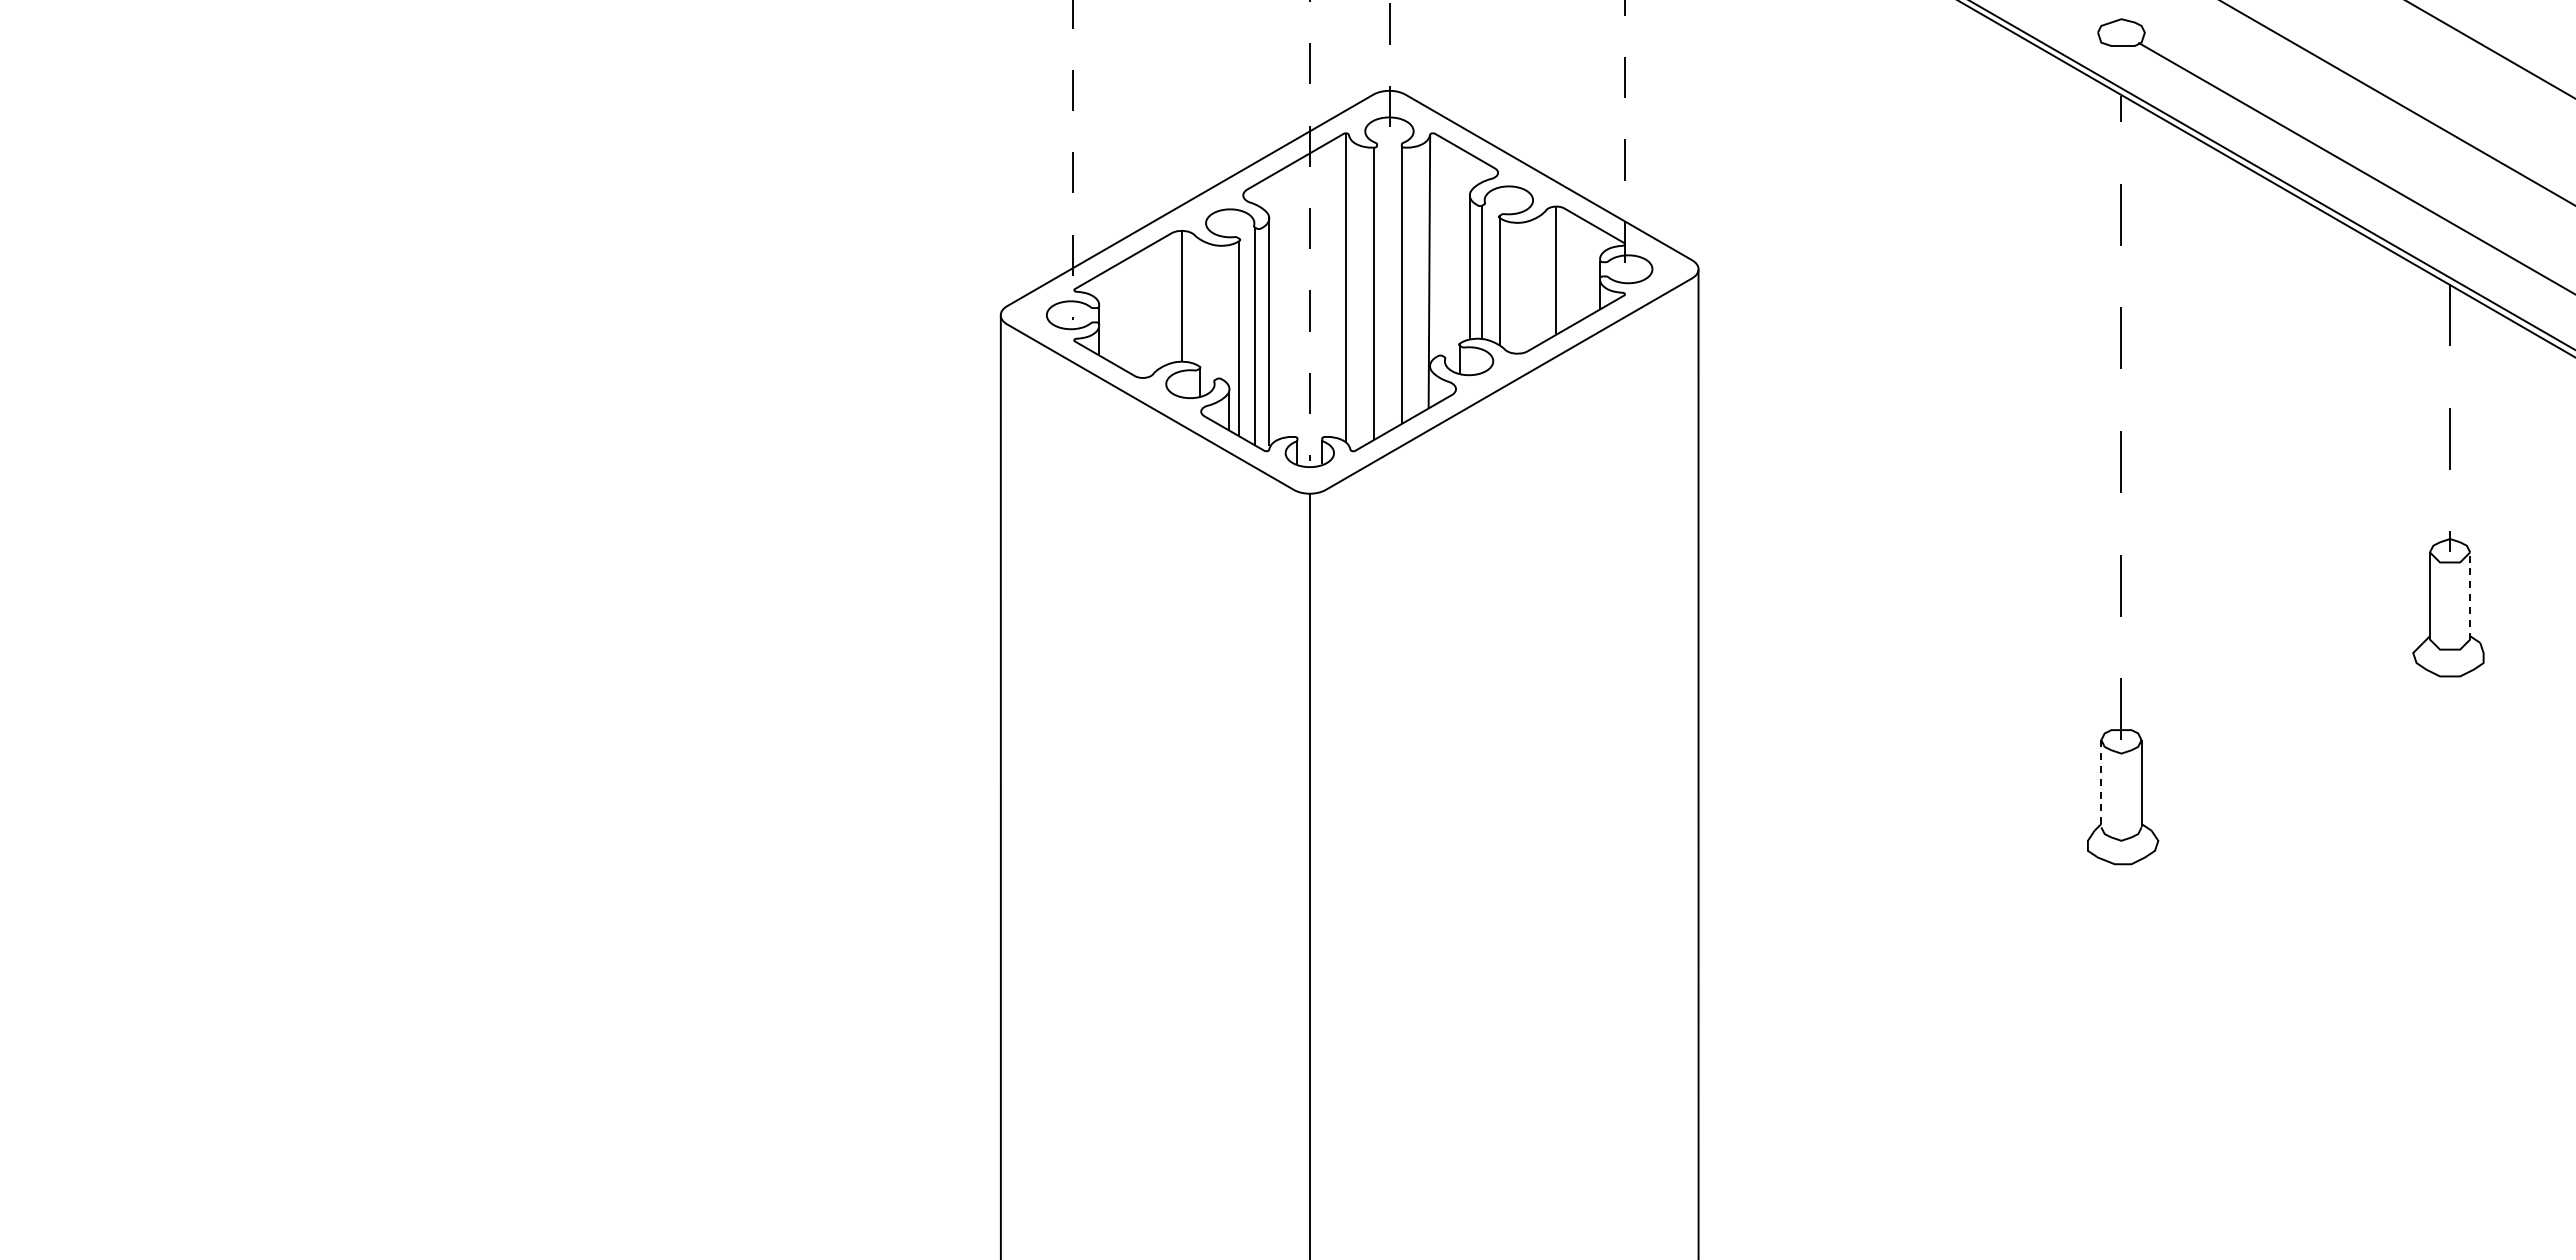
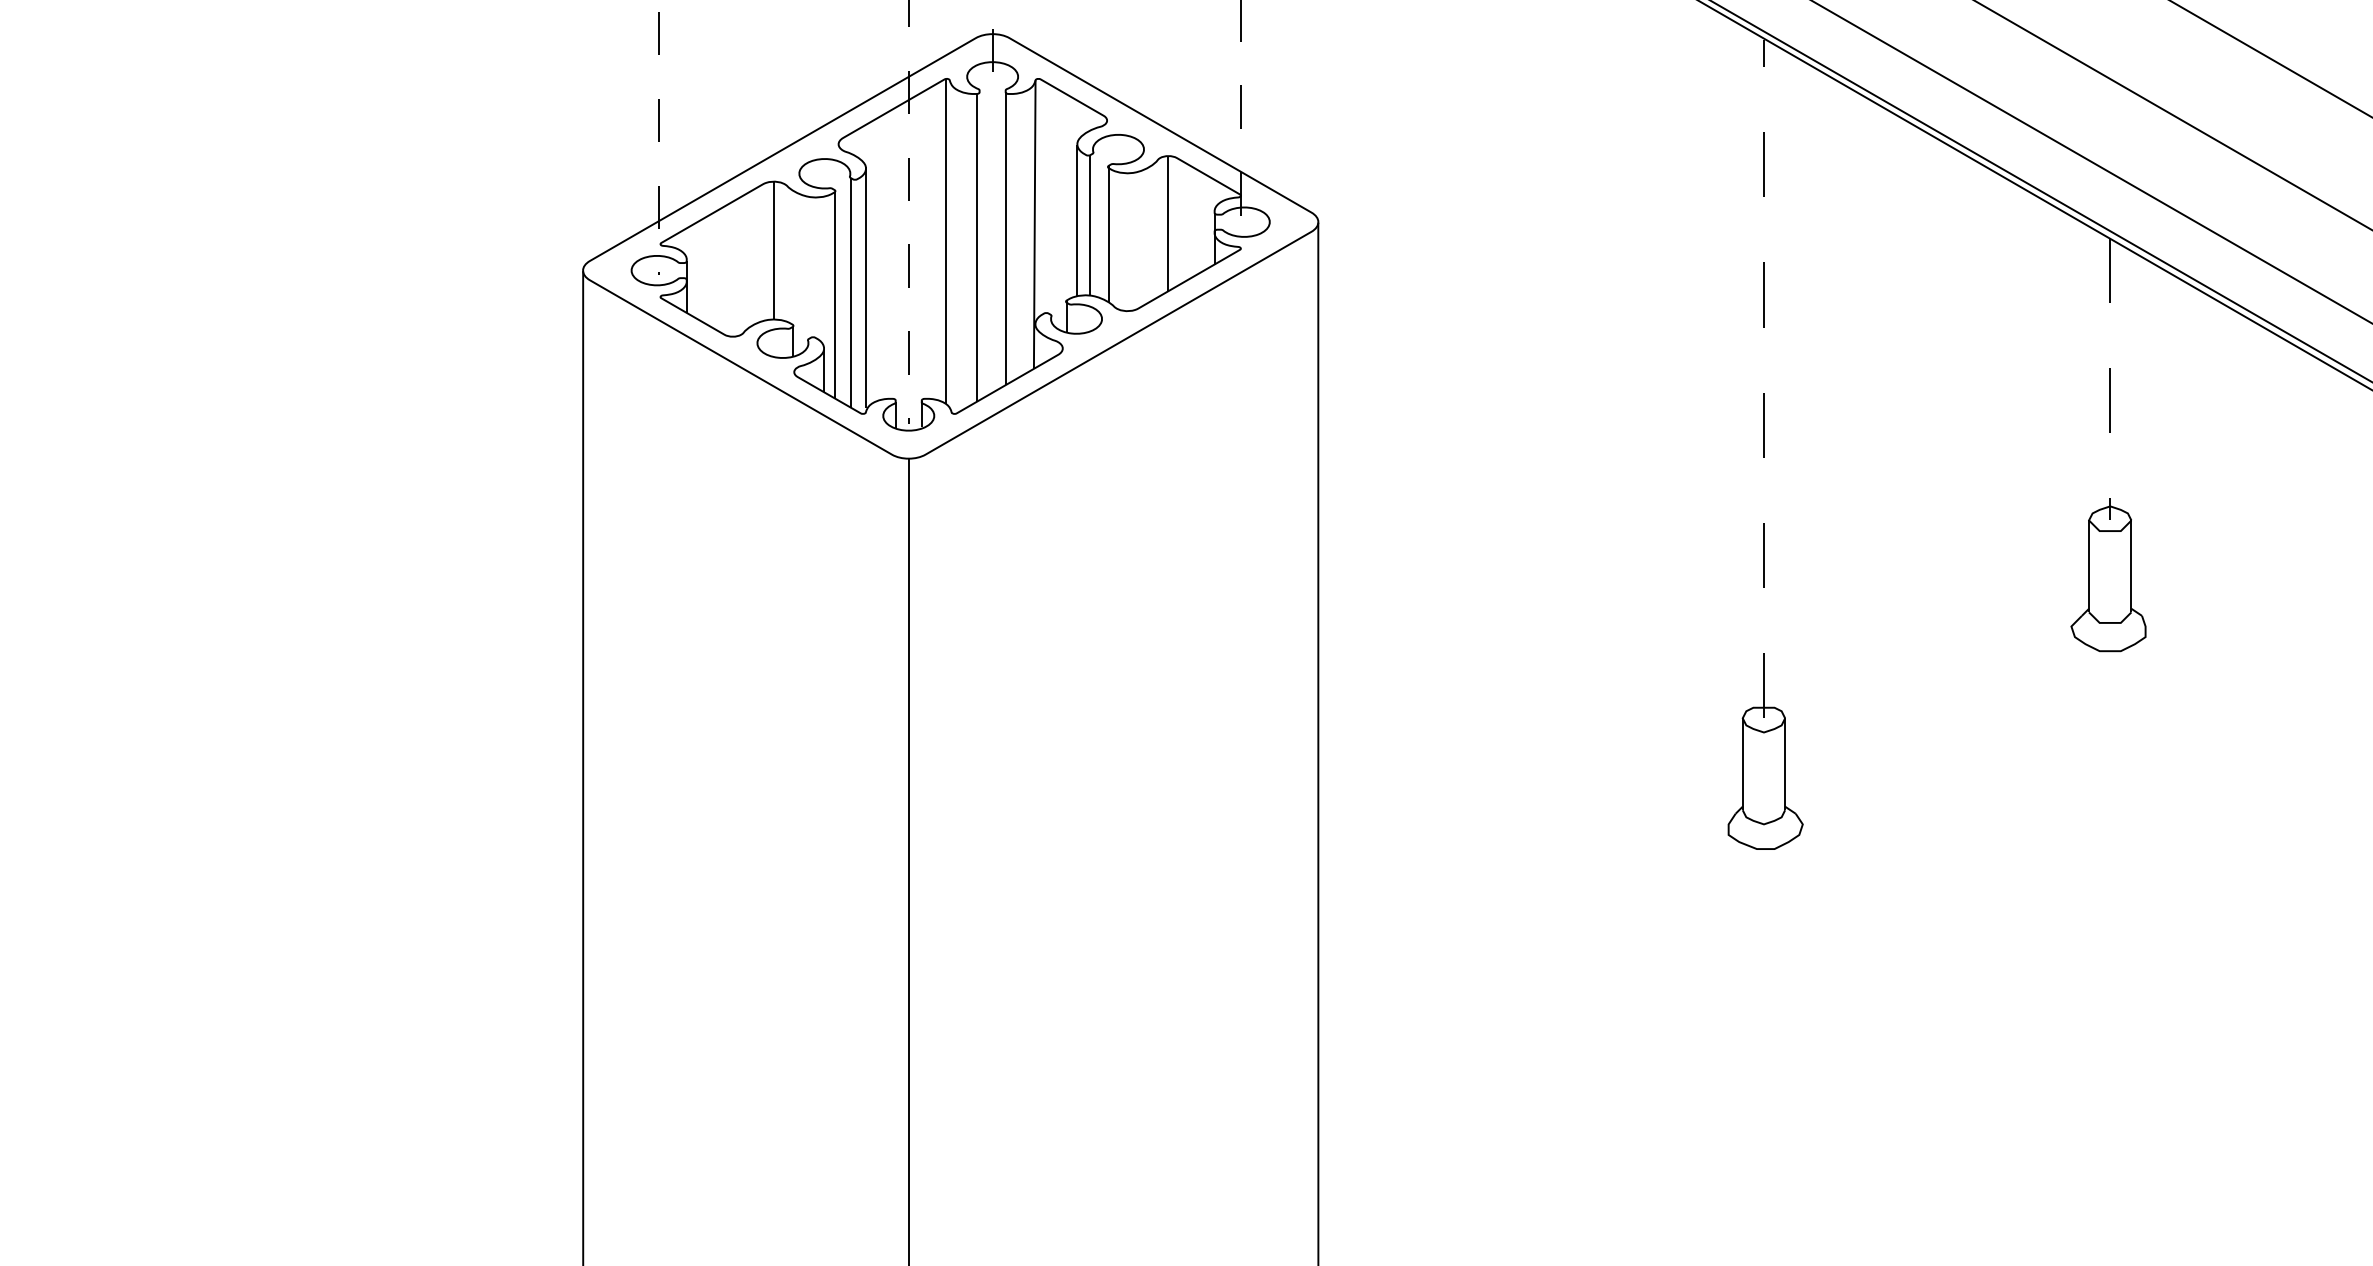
line: (2470, 595) -> (2131, 565), dashed -> solid
line: (2101, 783) -> (1742, 763), dashed -> solid

